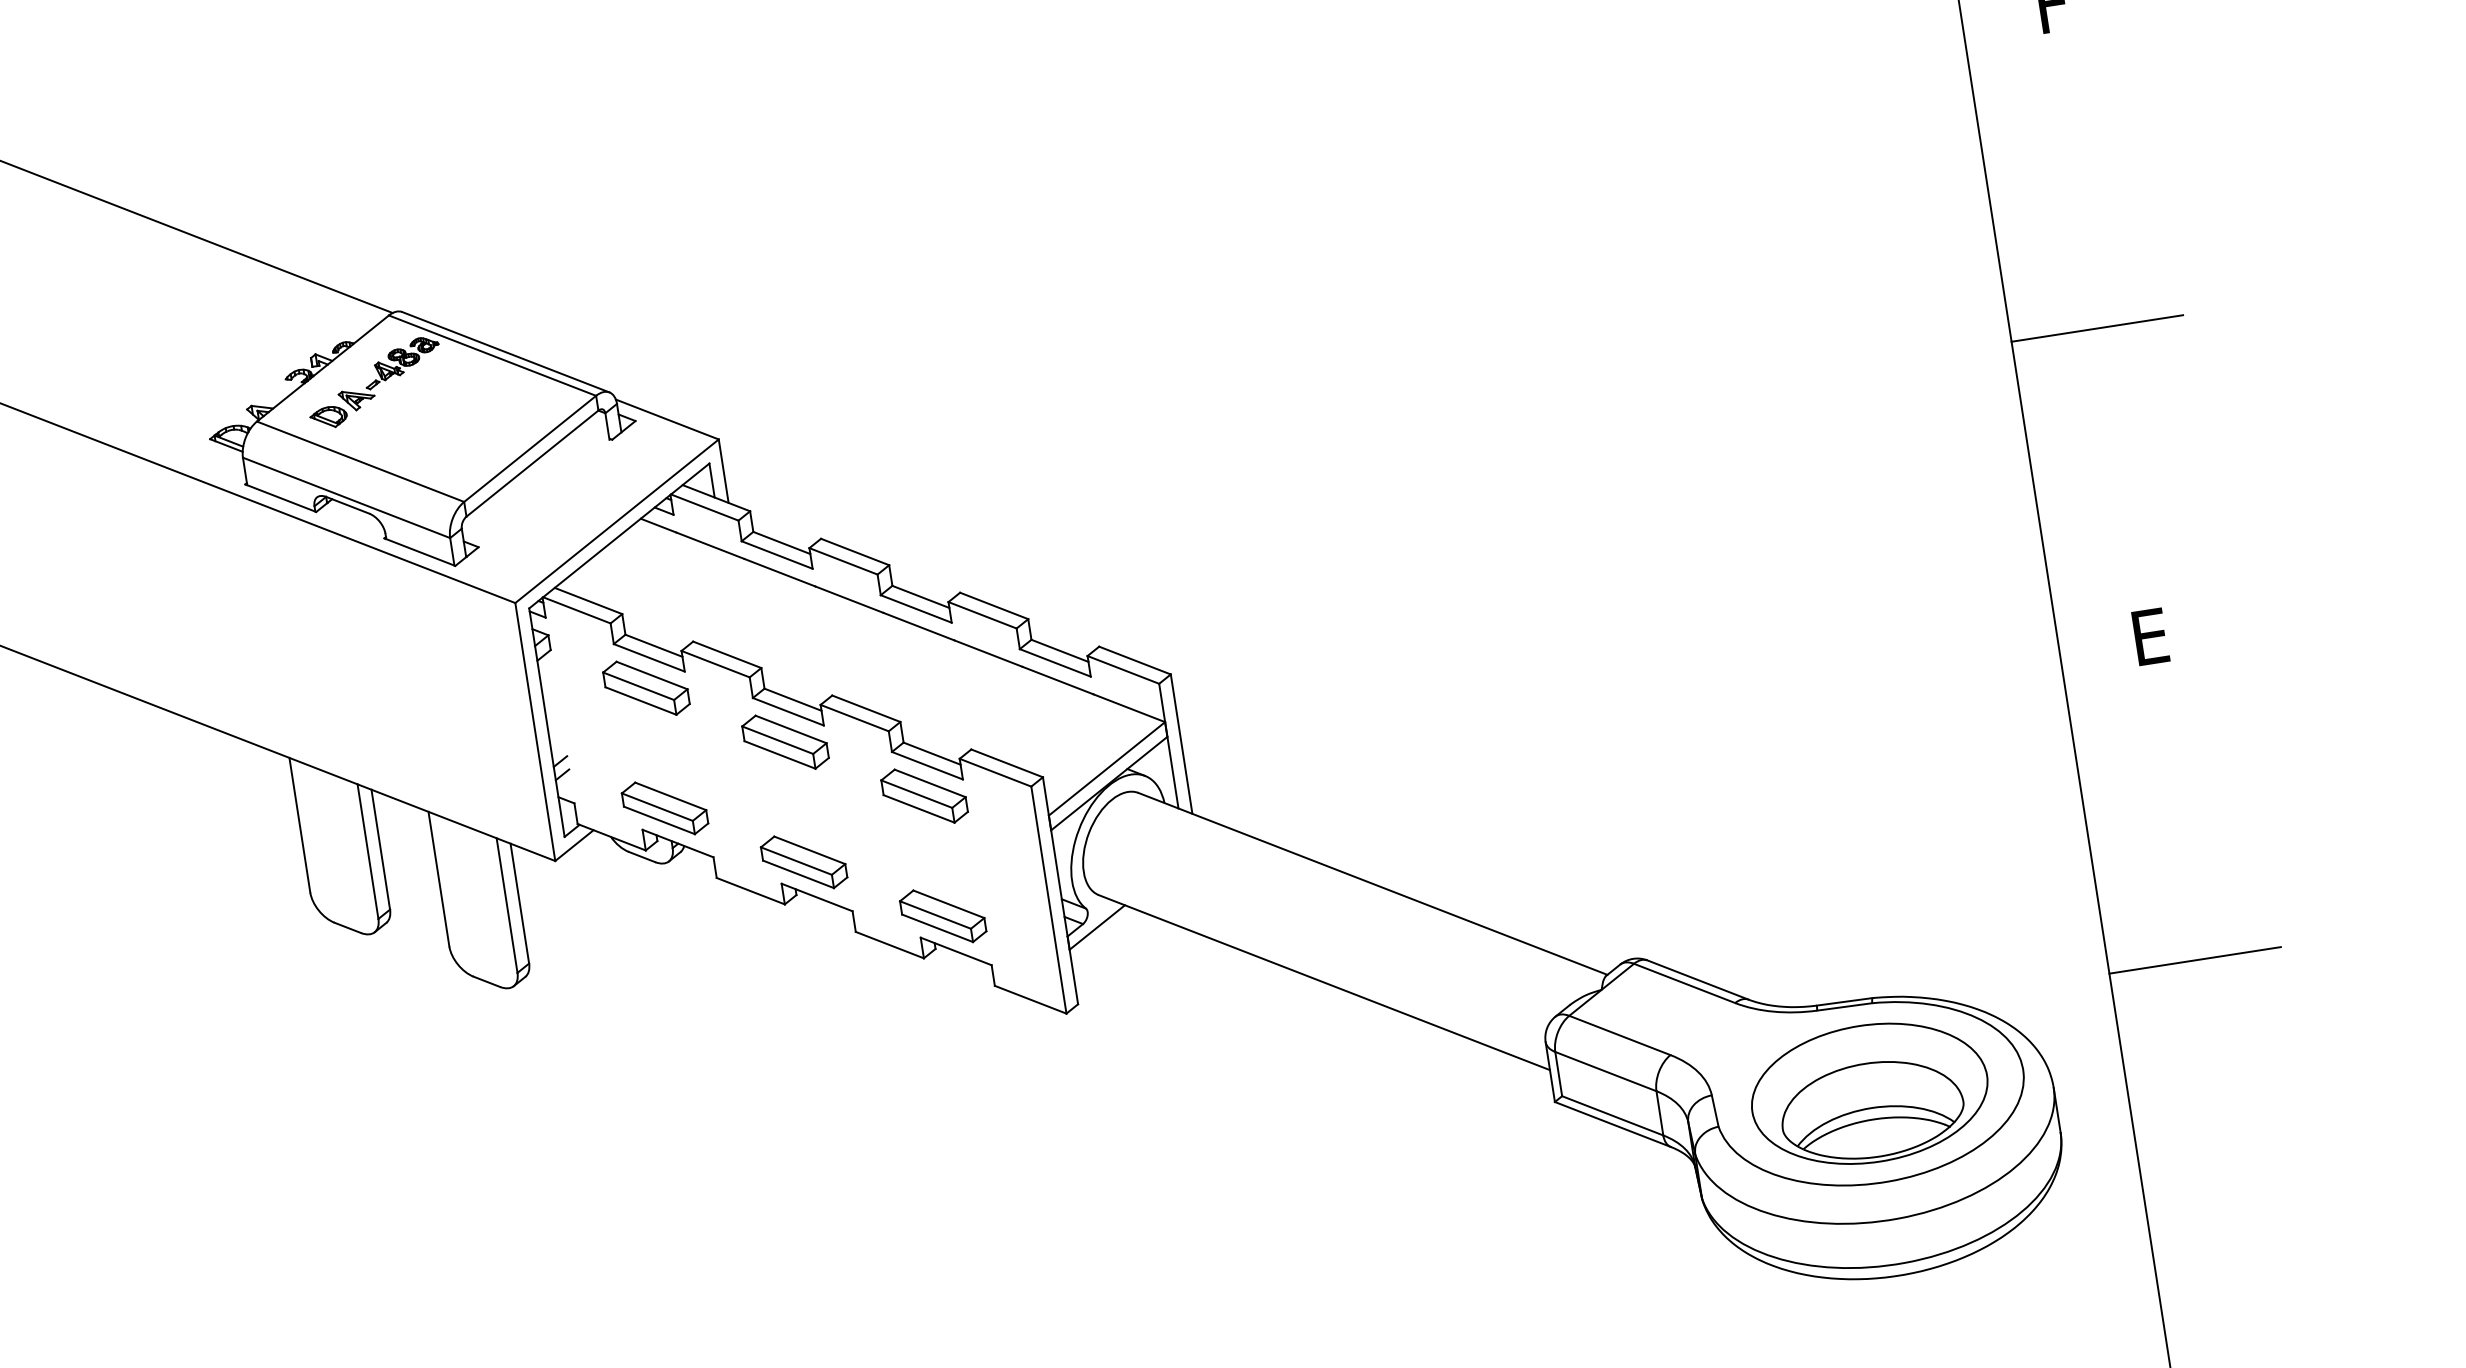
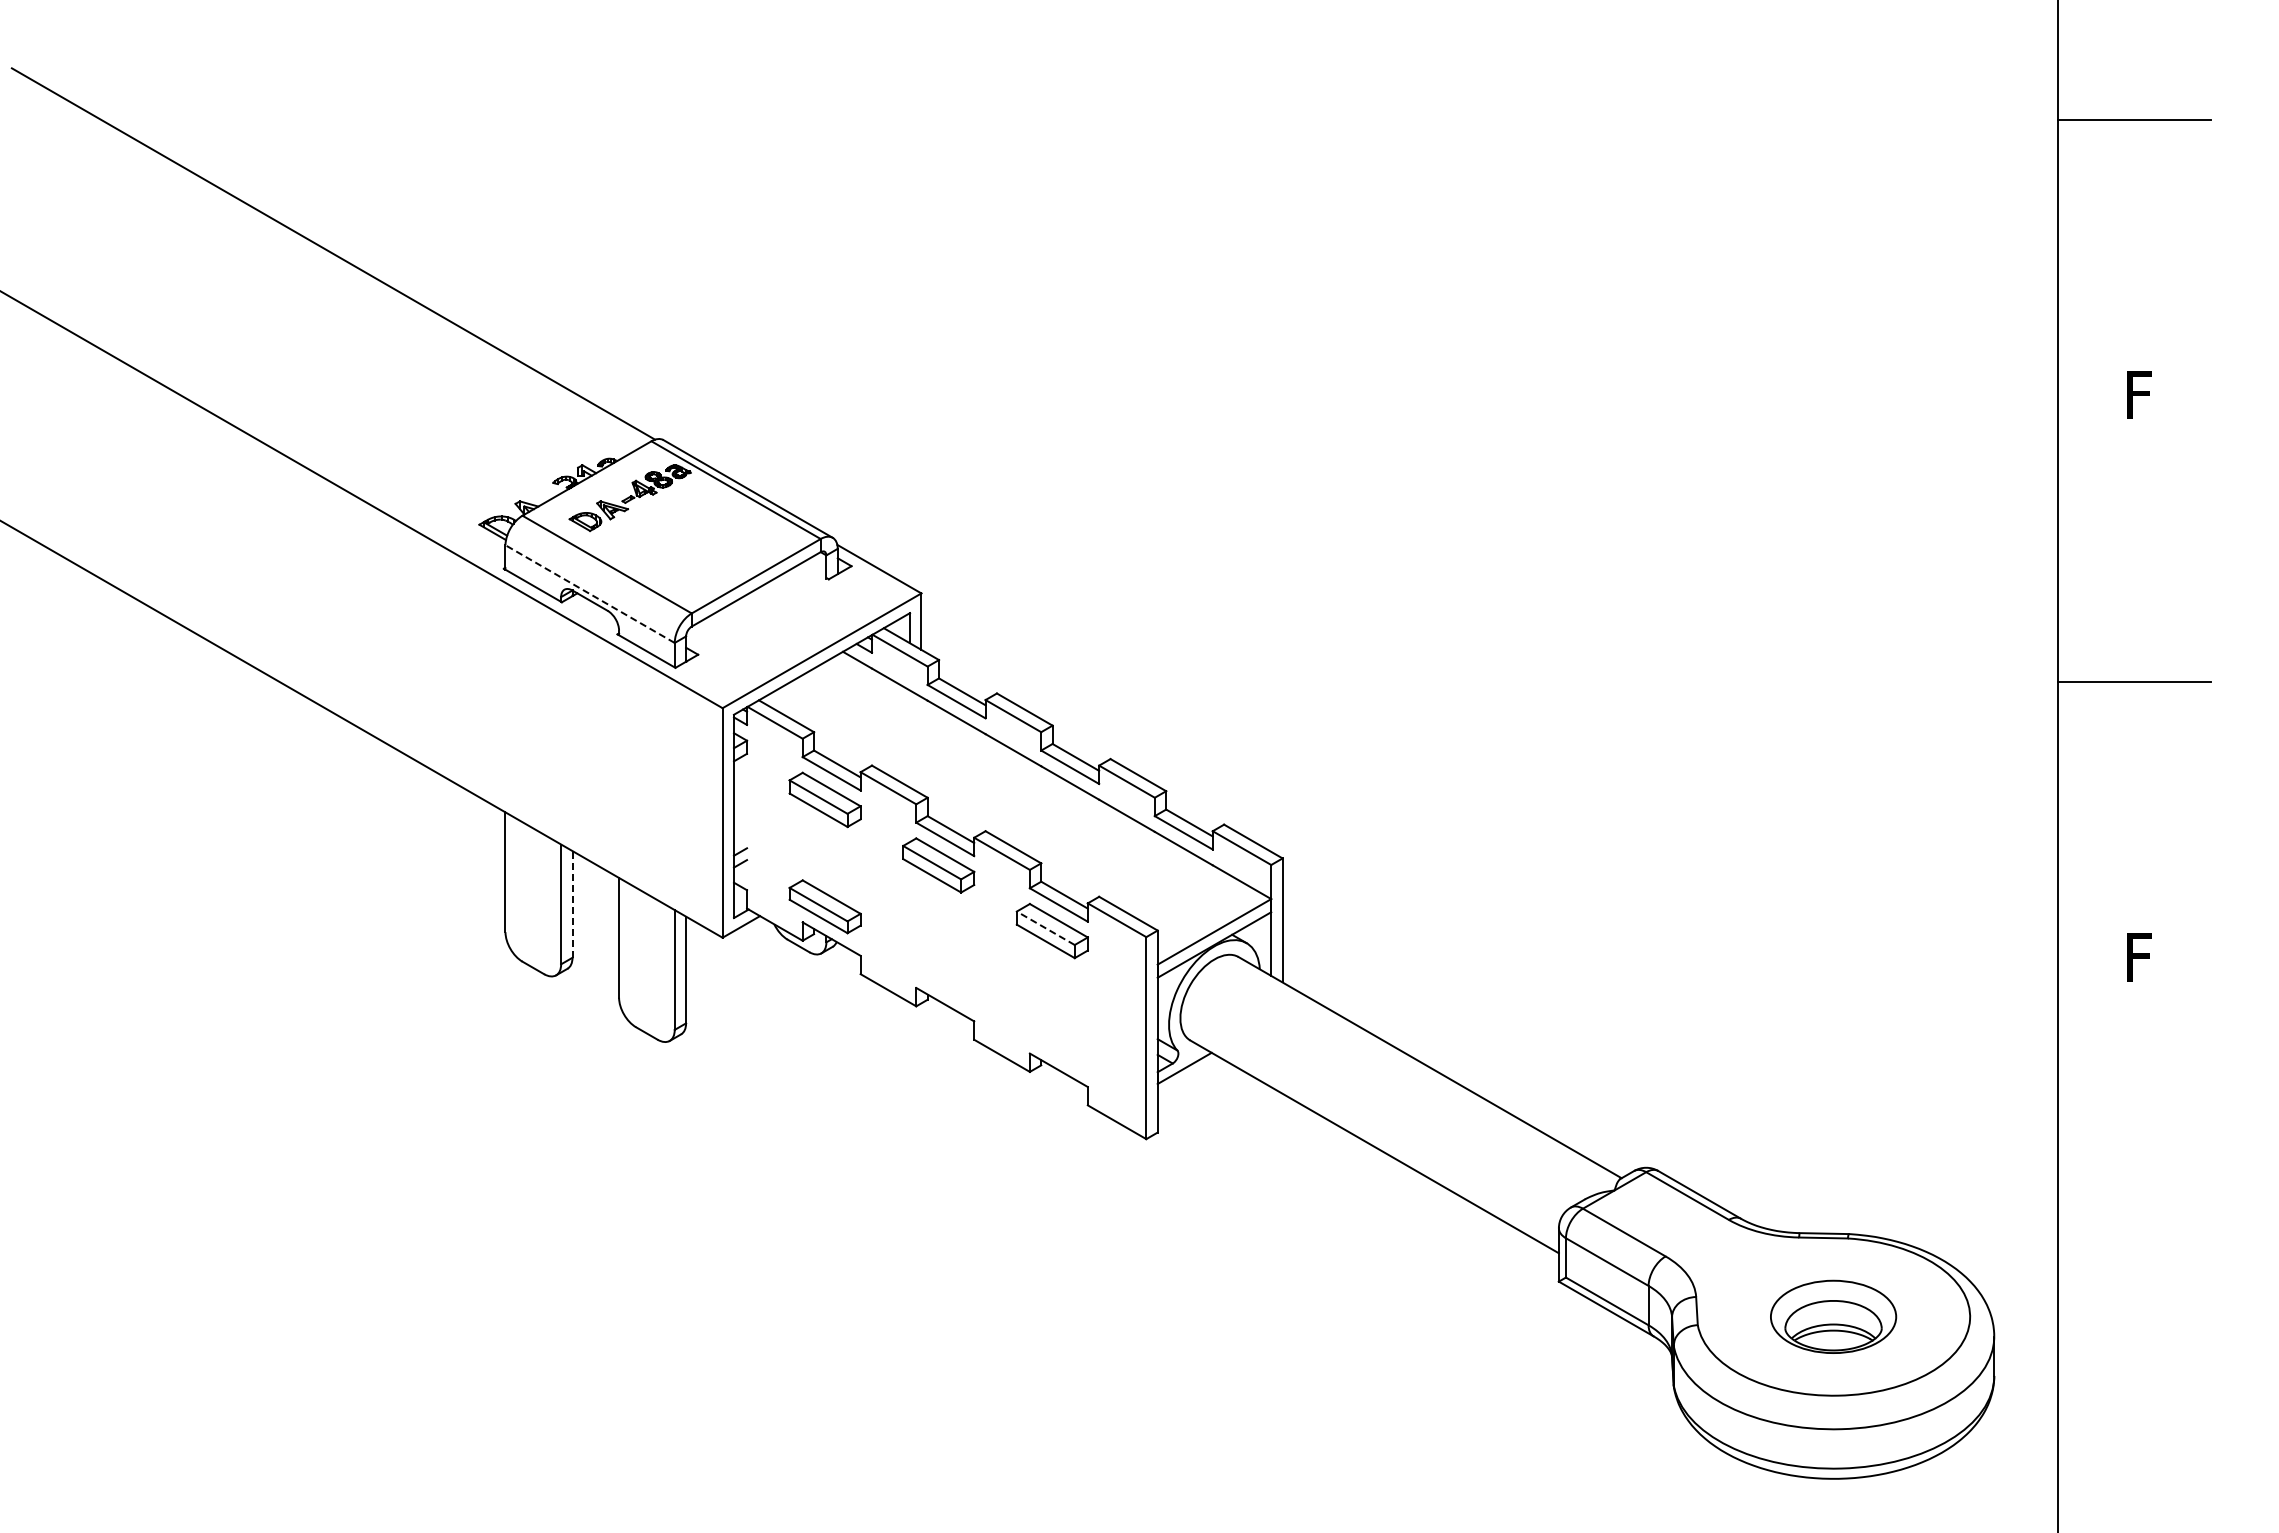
line: (347, 498) -> (590, 594), solid -> dashed
text: (2149, 636) -> (2138, 957), E -> F
line: (916, 794) -> (1045, 928), solid -> dashed
line: (380, 848) -> (572, 903), solid -> dashed
part: (803, 861) -> (938, 971), removed
part: (942, 915) -> (1051, 1037), removed
line: (2195, 960) -> (2134, 1244), removed
part: (1869, 1093) -> (1833, 1316), size x0.6

